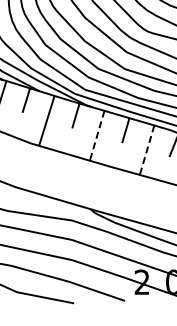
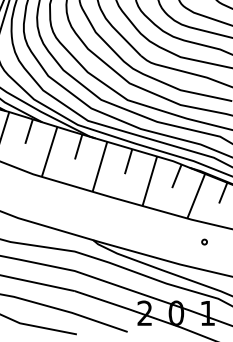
line: (96, 135) -> (99, 166), dashed -> solid
line: (146, 150) -> (149, 181), dashed -> solid

